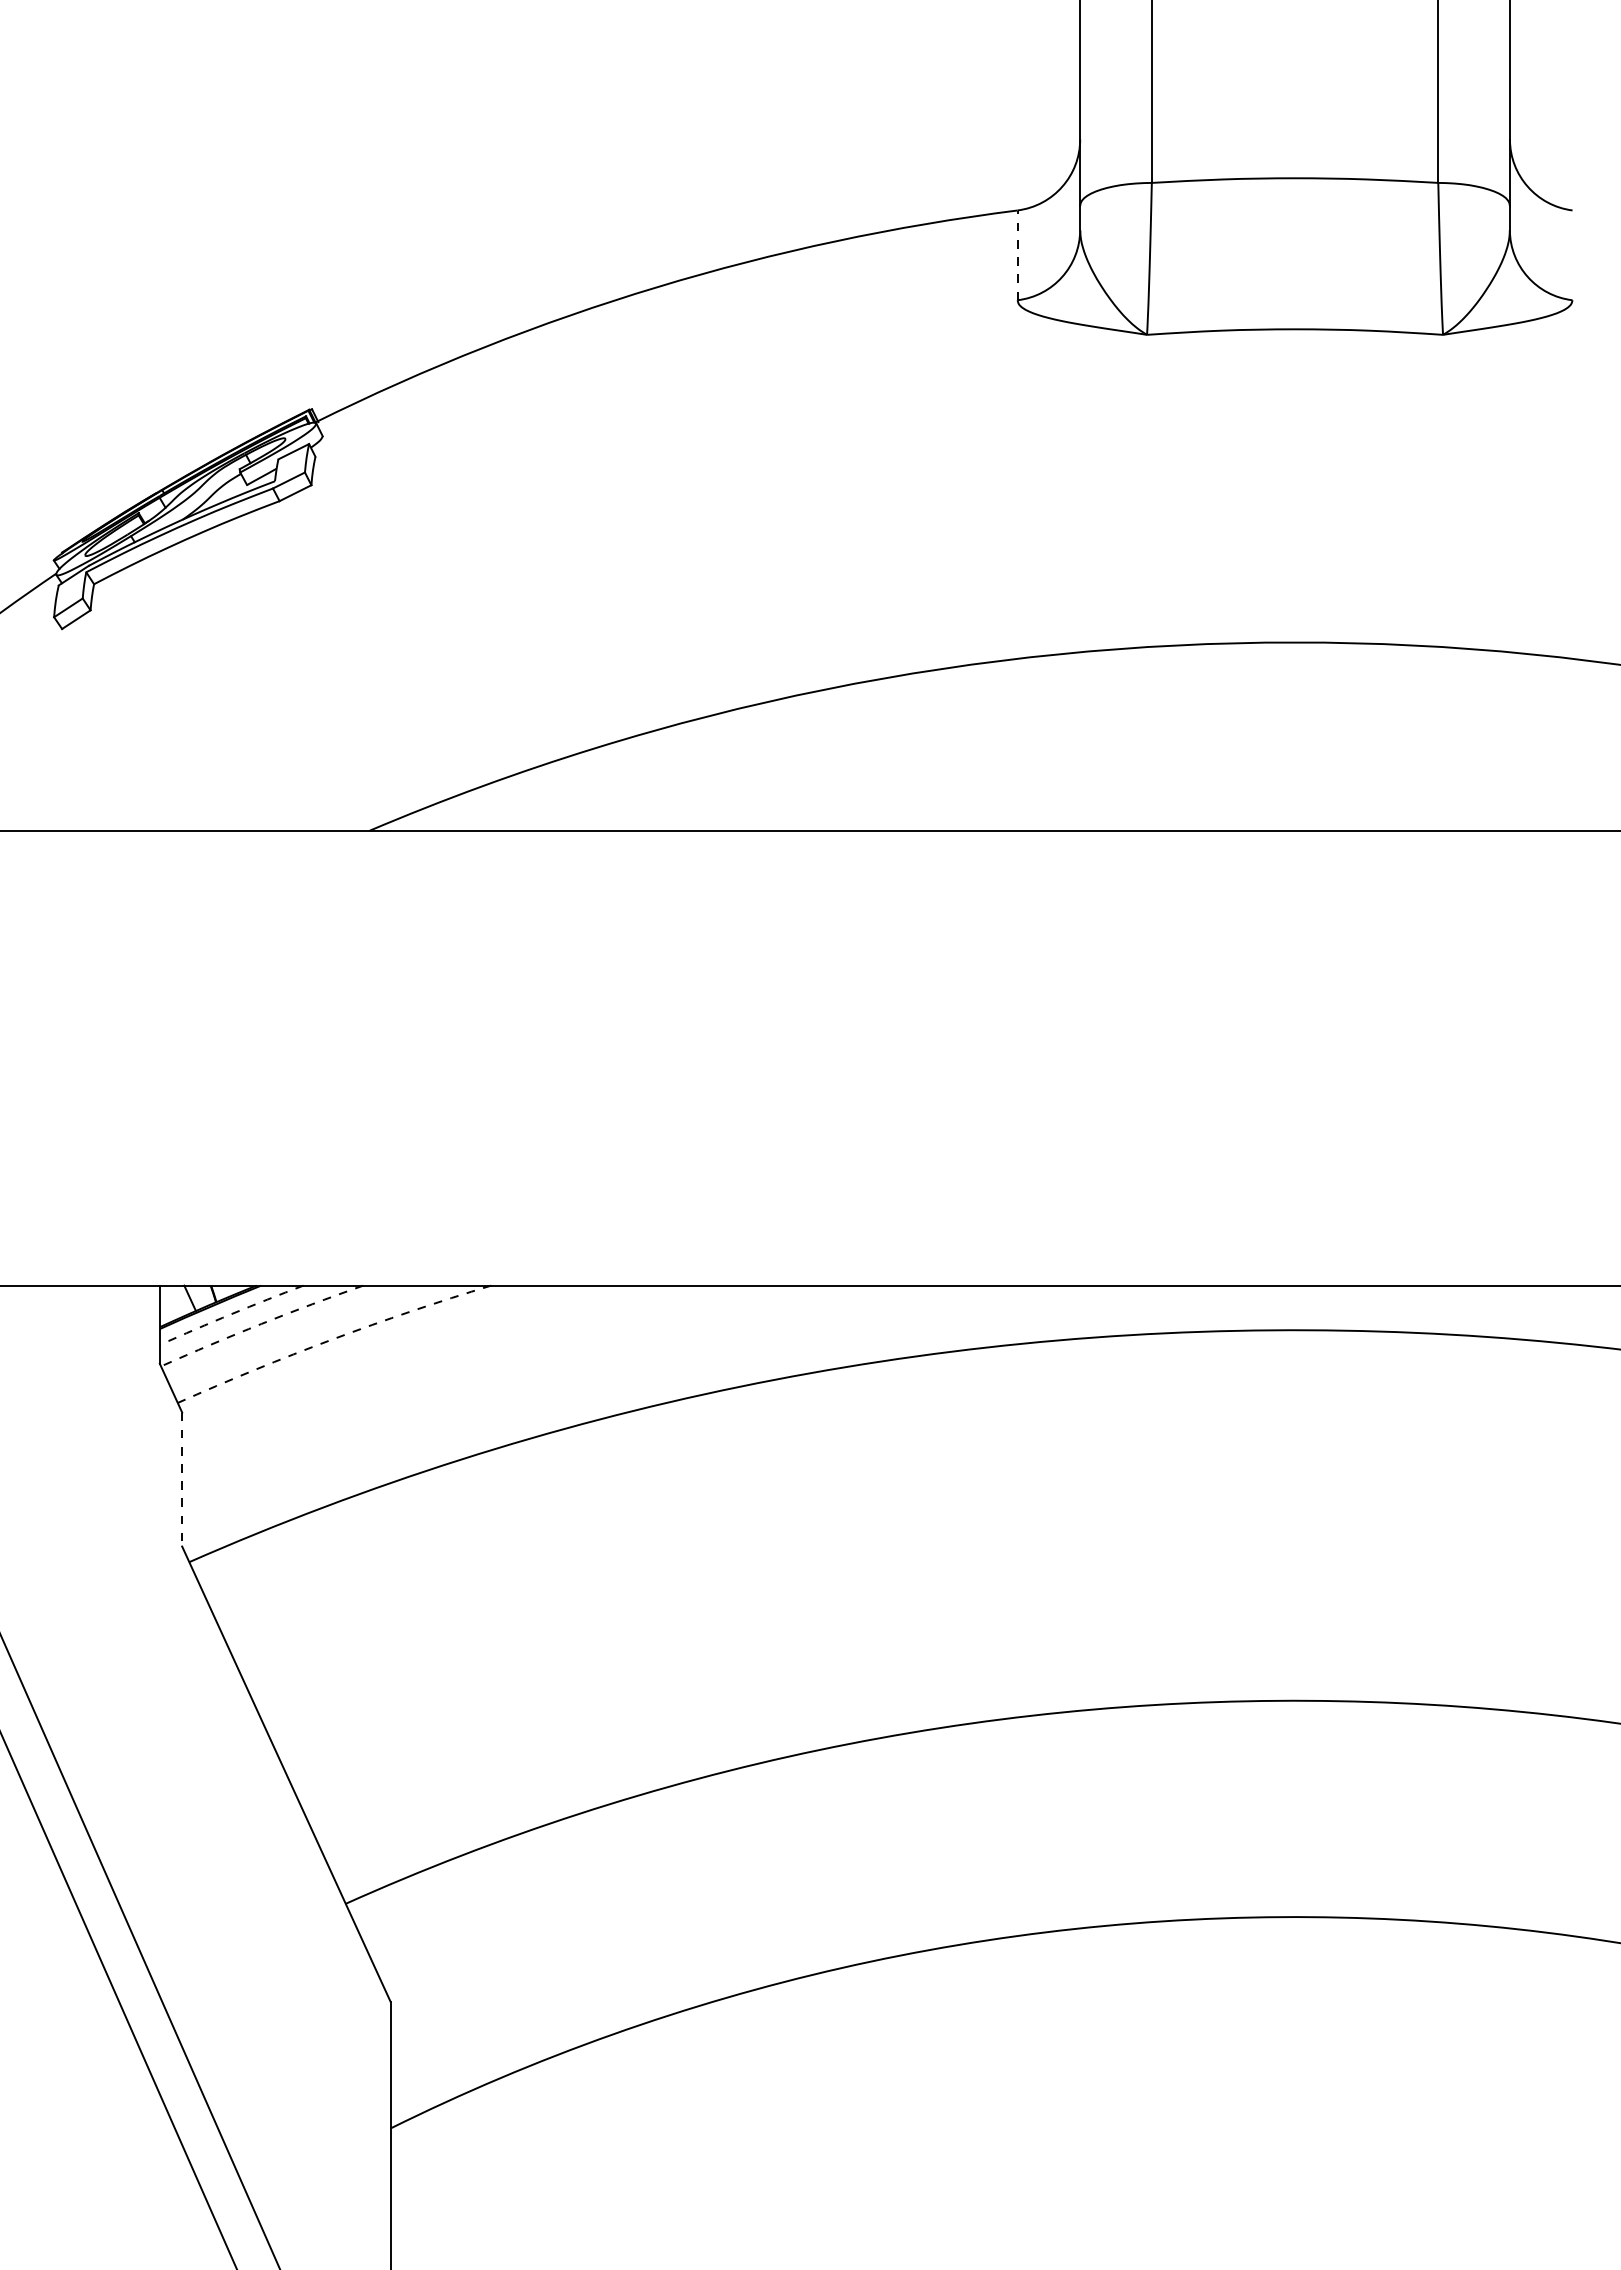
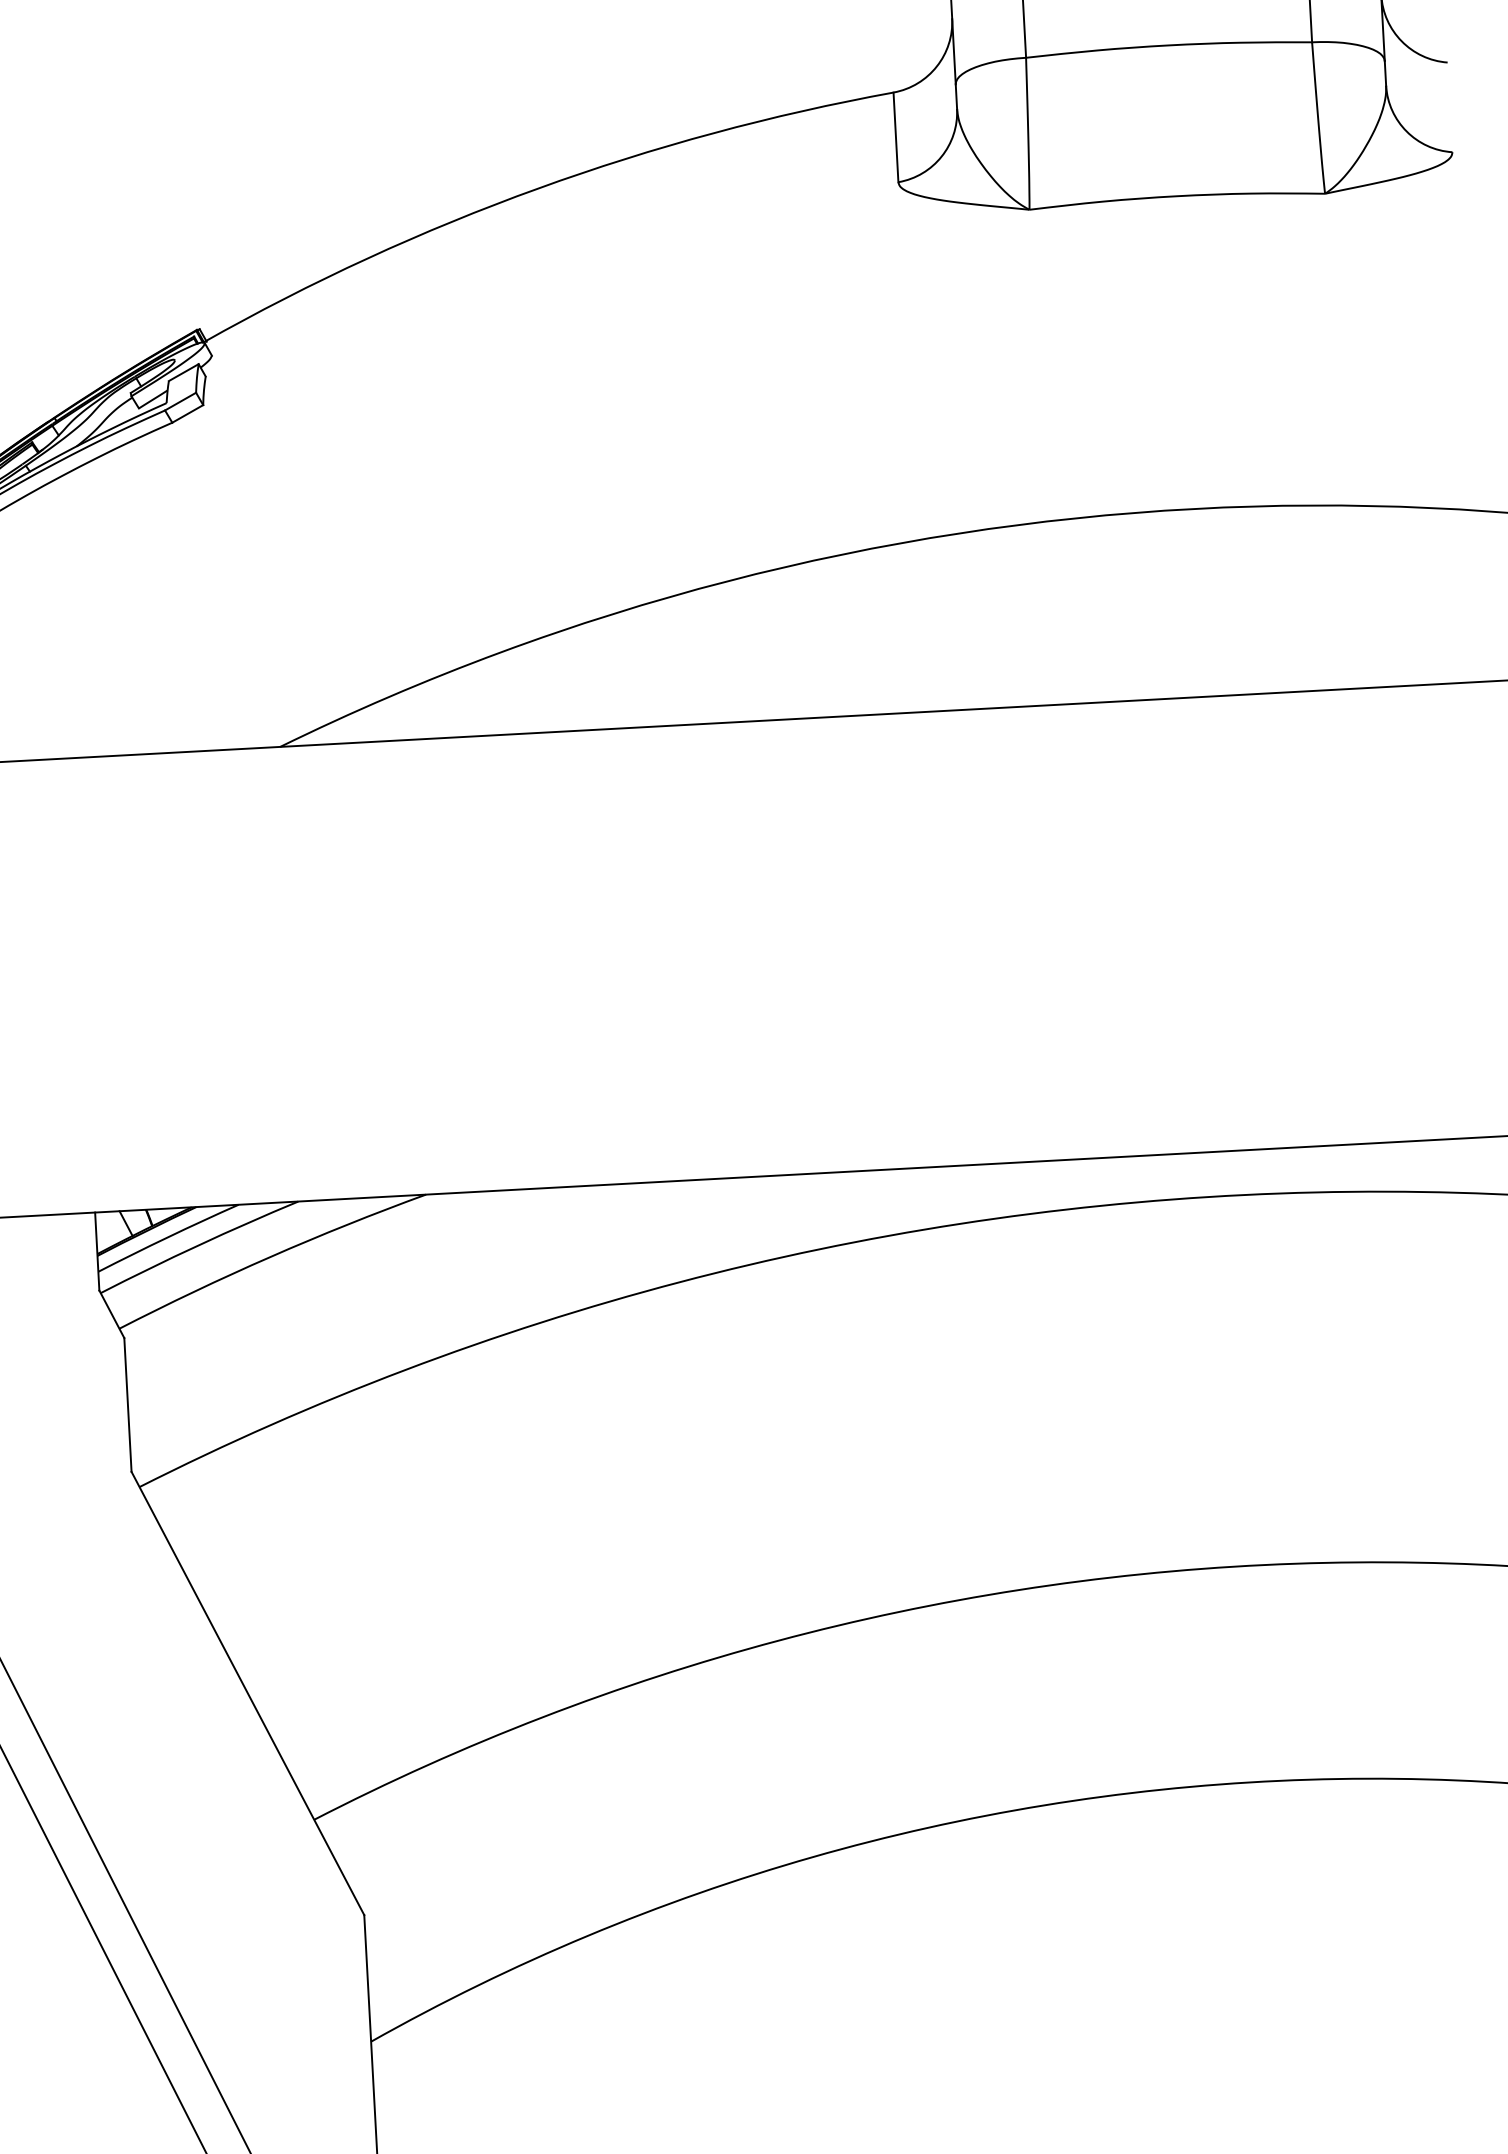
line: (1017, 255) -> (895, 137), dashed -> solid
arc: (231, 1314) -> (168, 1237), dashed -> solid
arc: (261, 1324) -> (198, 1245), dashed -> solid
arc: (332, 1339) -> (270, 1257), dashed -> solid
line: (182, 1479) -> (128, 1404), dashed -> solid

